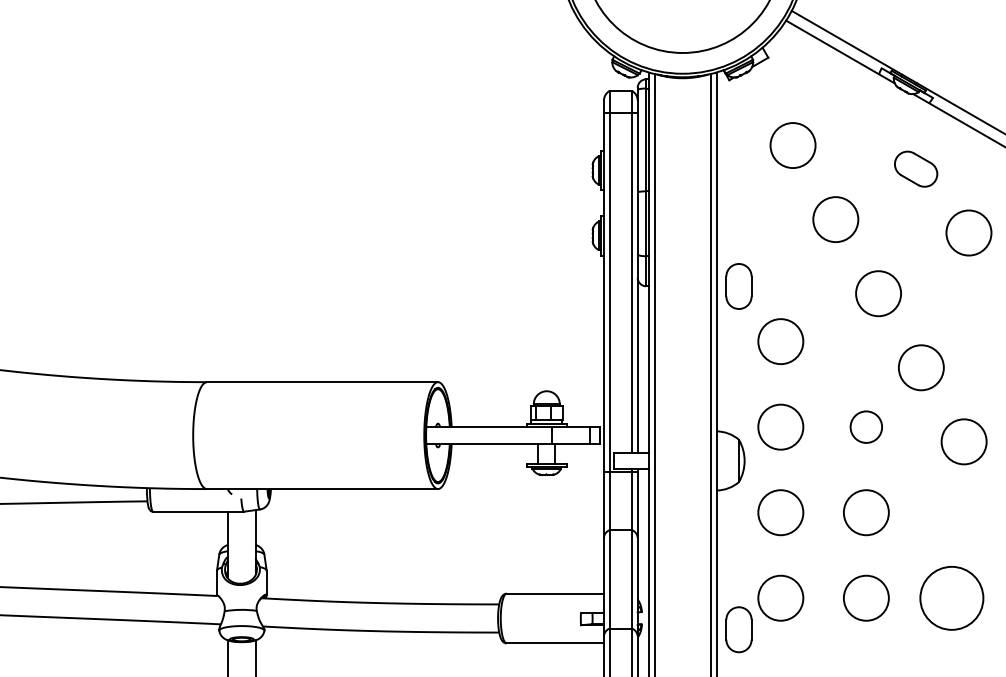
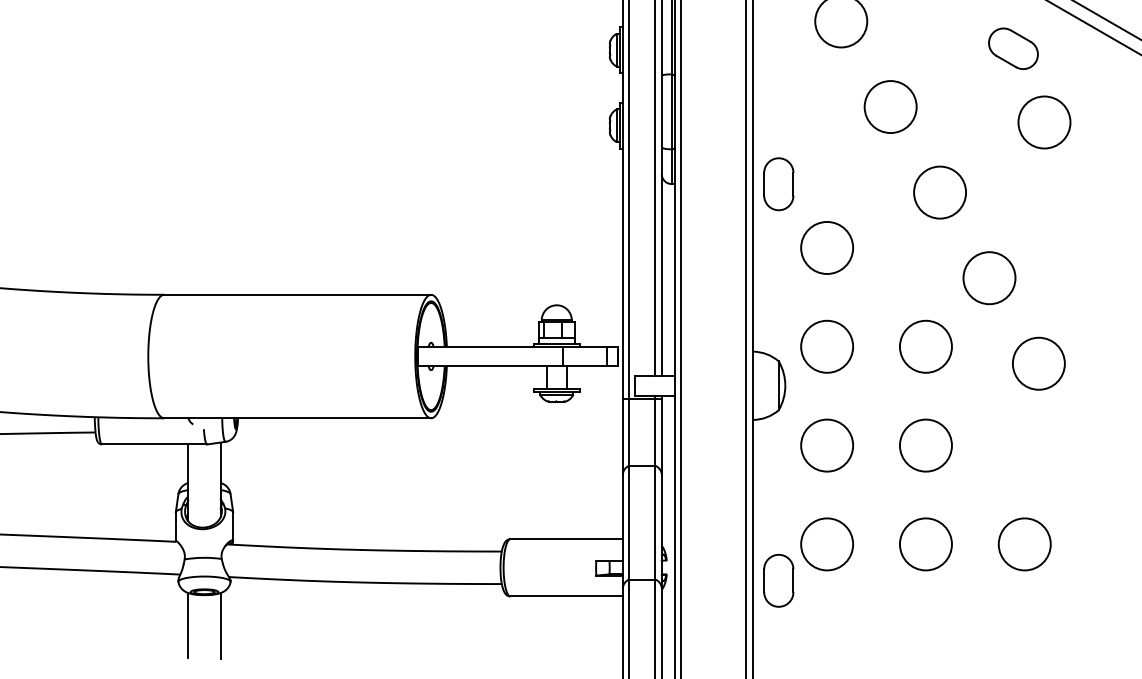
part: (916, 168) -> (1013, 47), moved
circle: (865, 426) -> (924, 346), size x1.43
circle: (951, 597) -> (1024, 543), size x0.71

